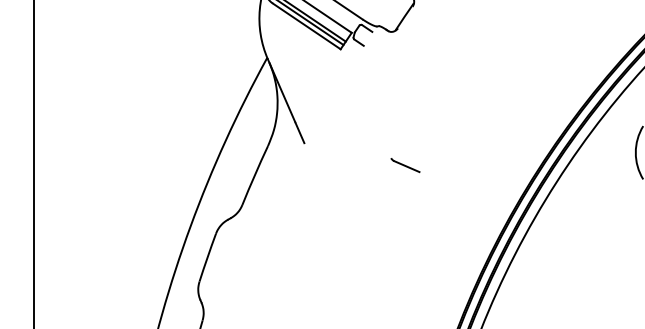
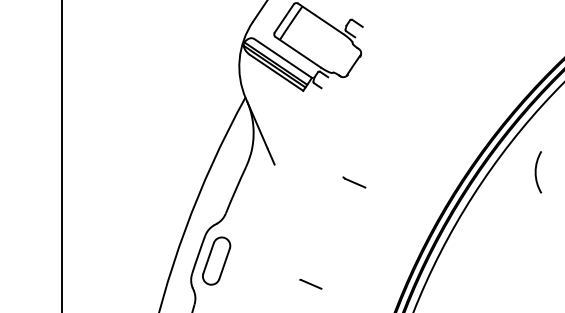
part: (230, 264) -> (216, 260), added
line: (349, 295) -> (310, 284), added

